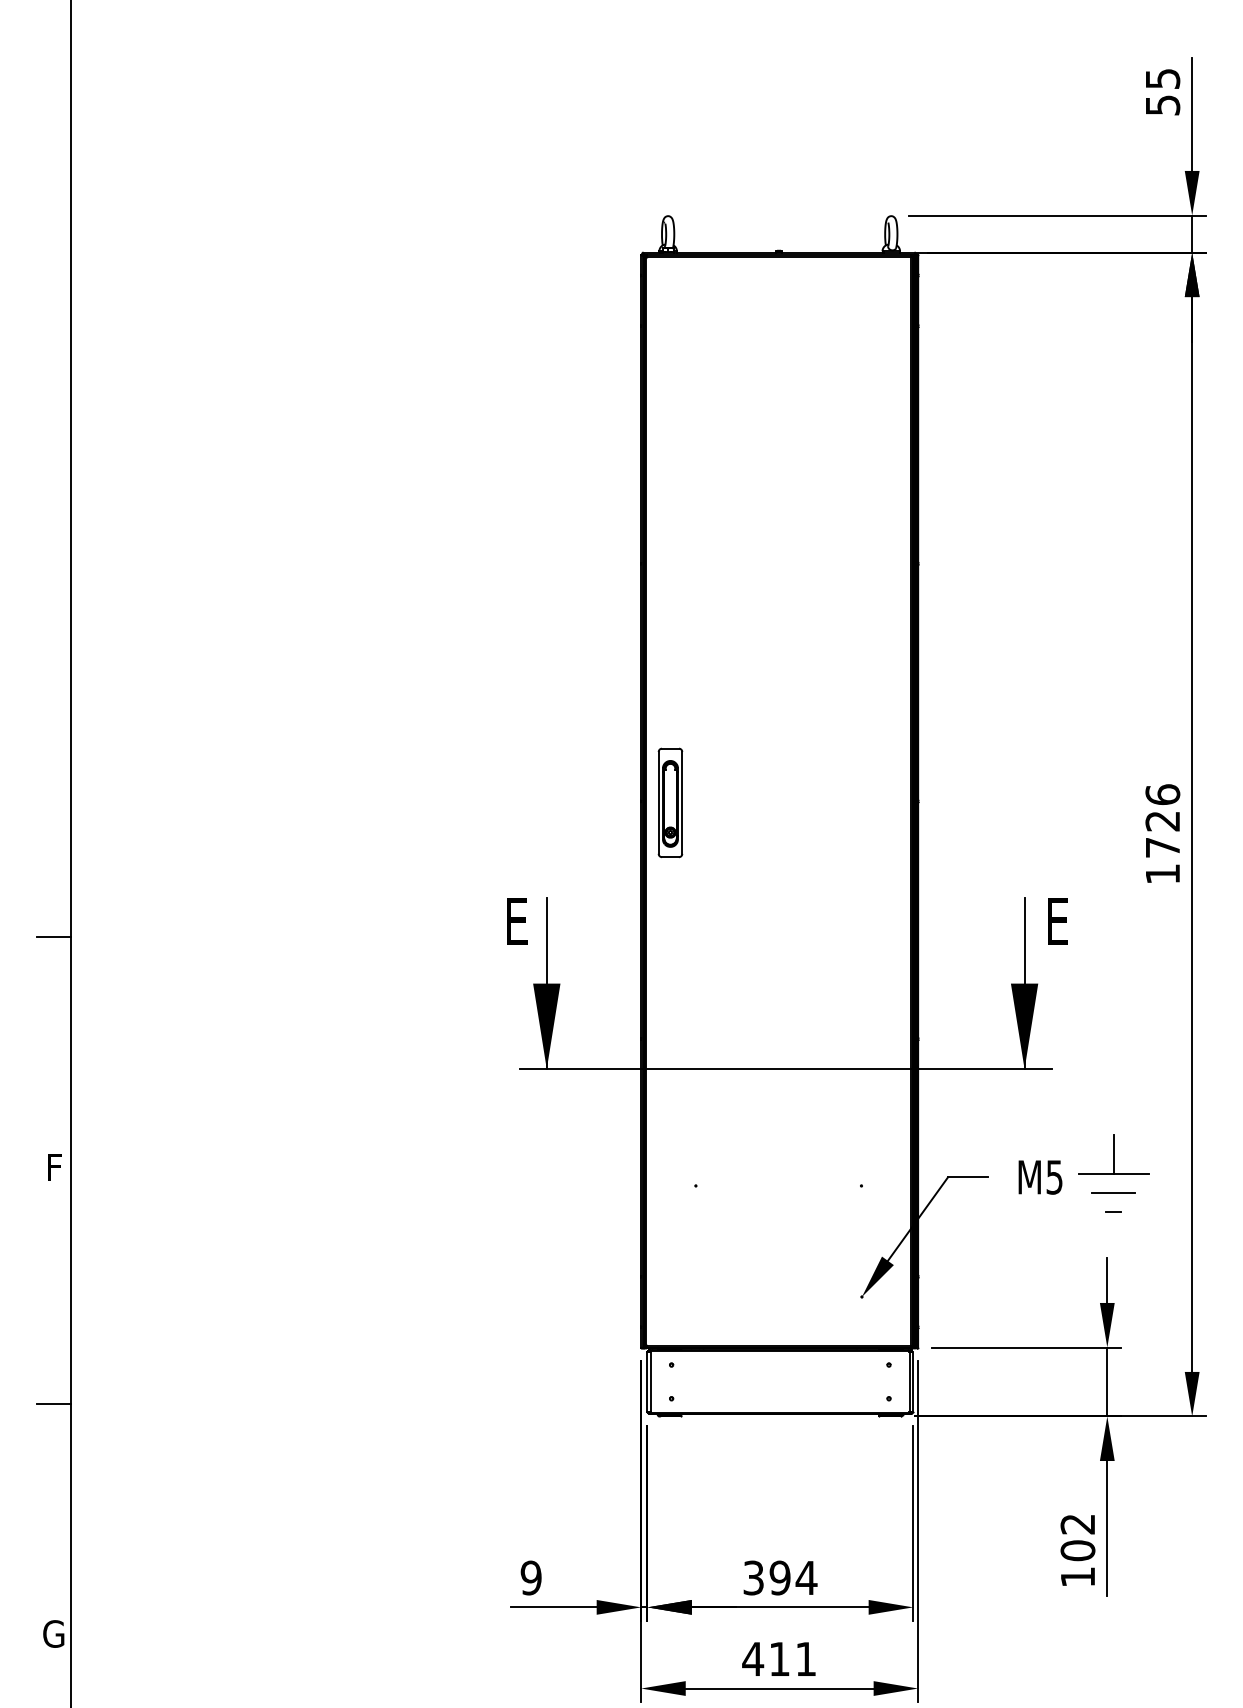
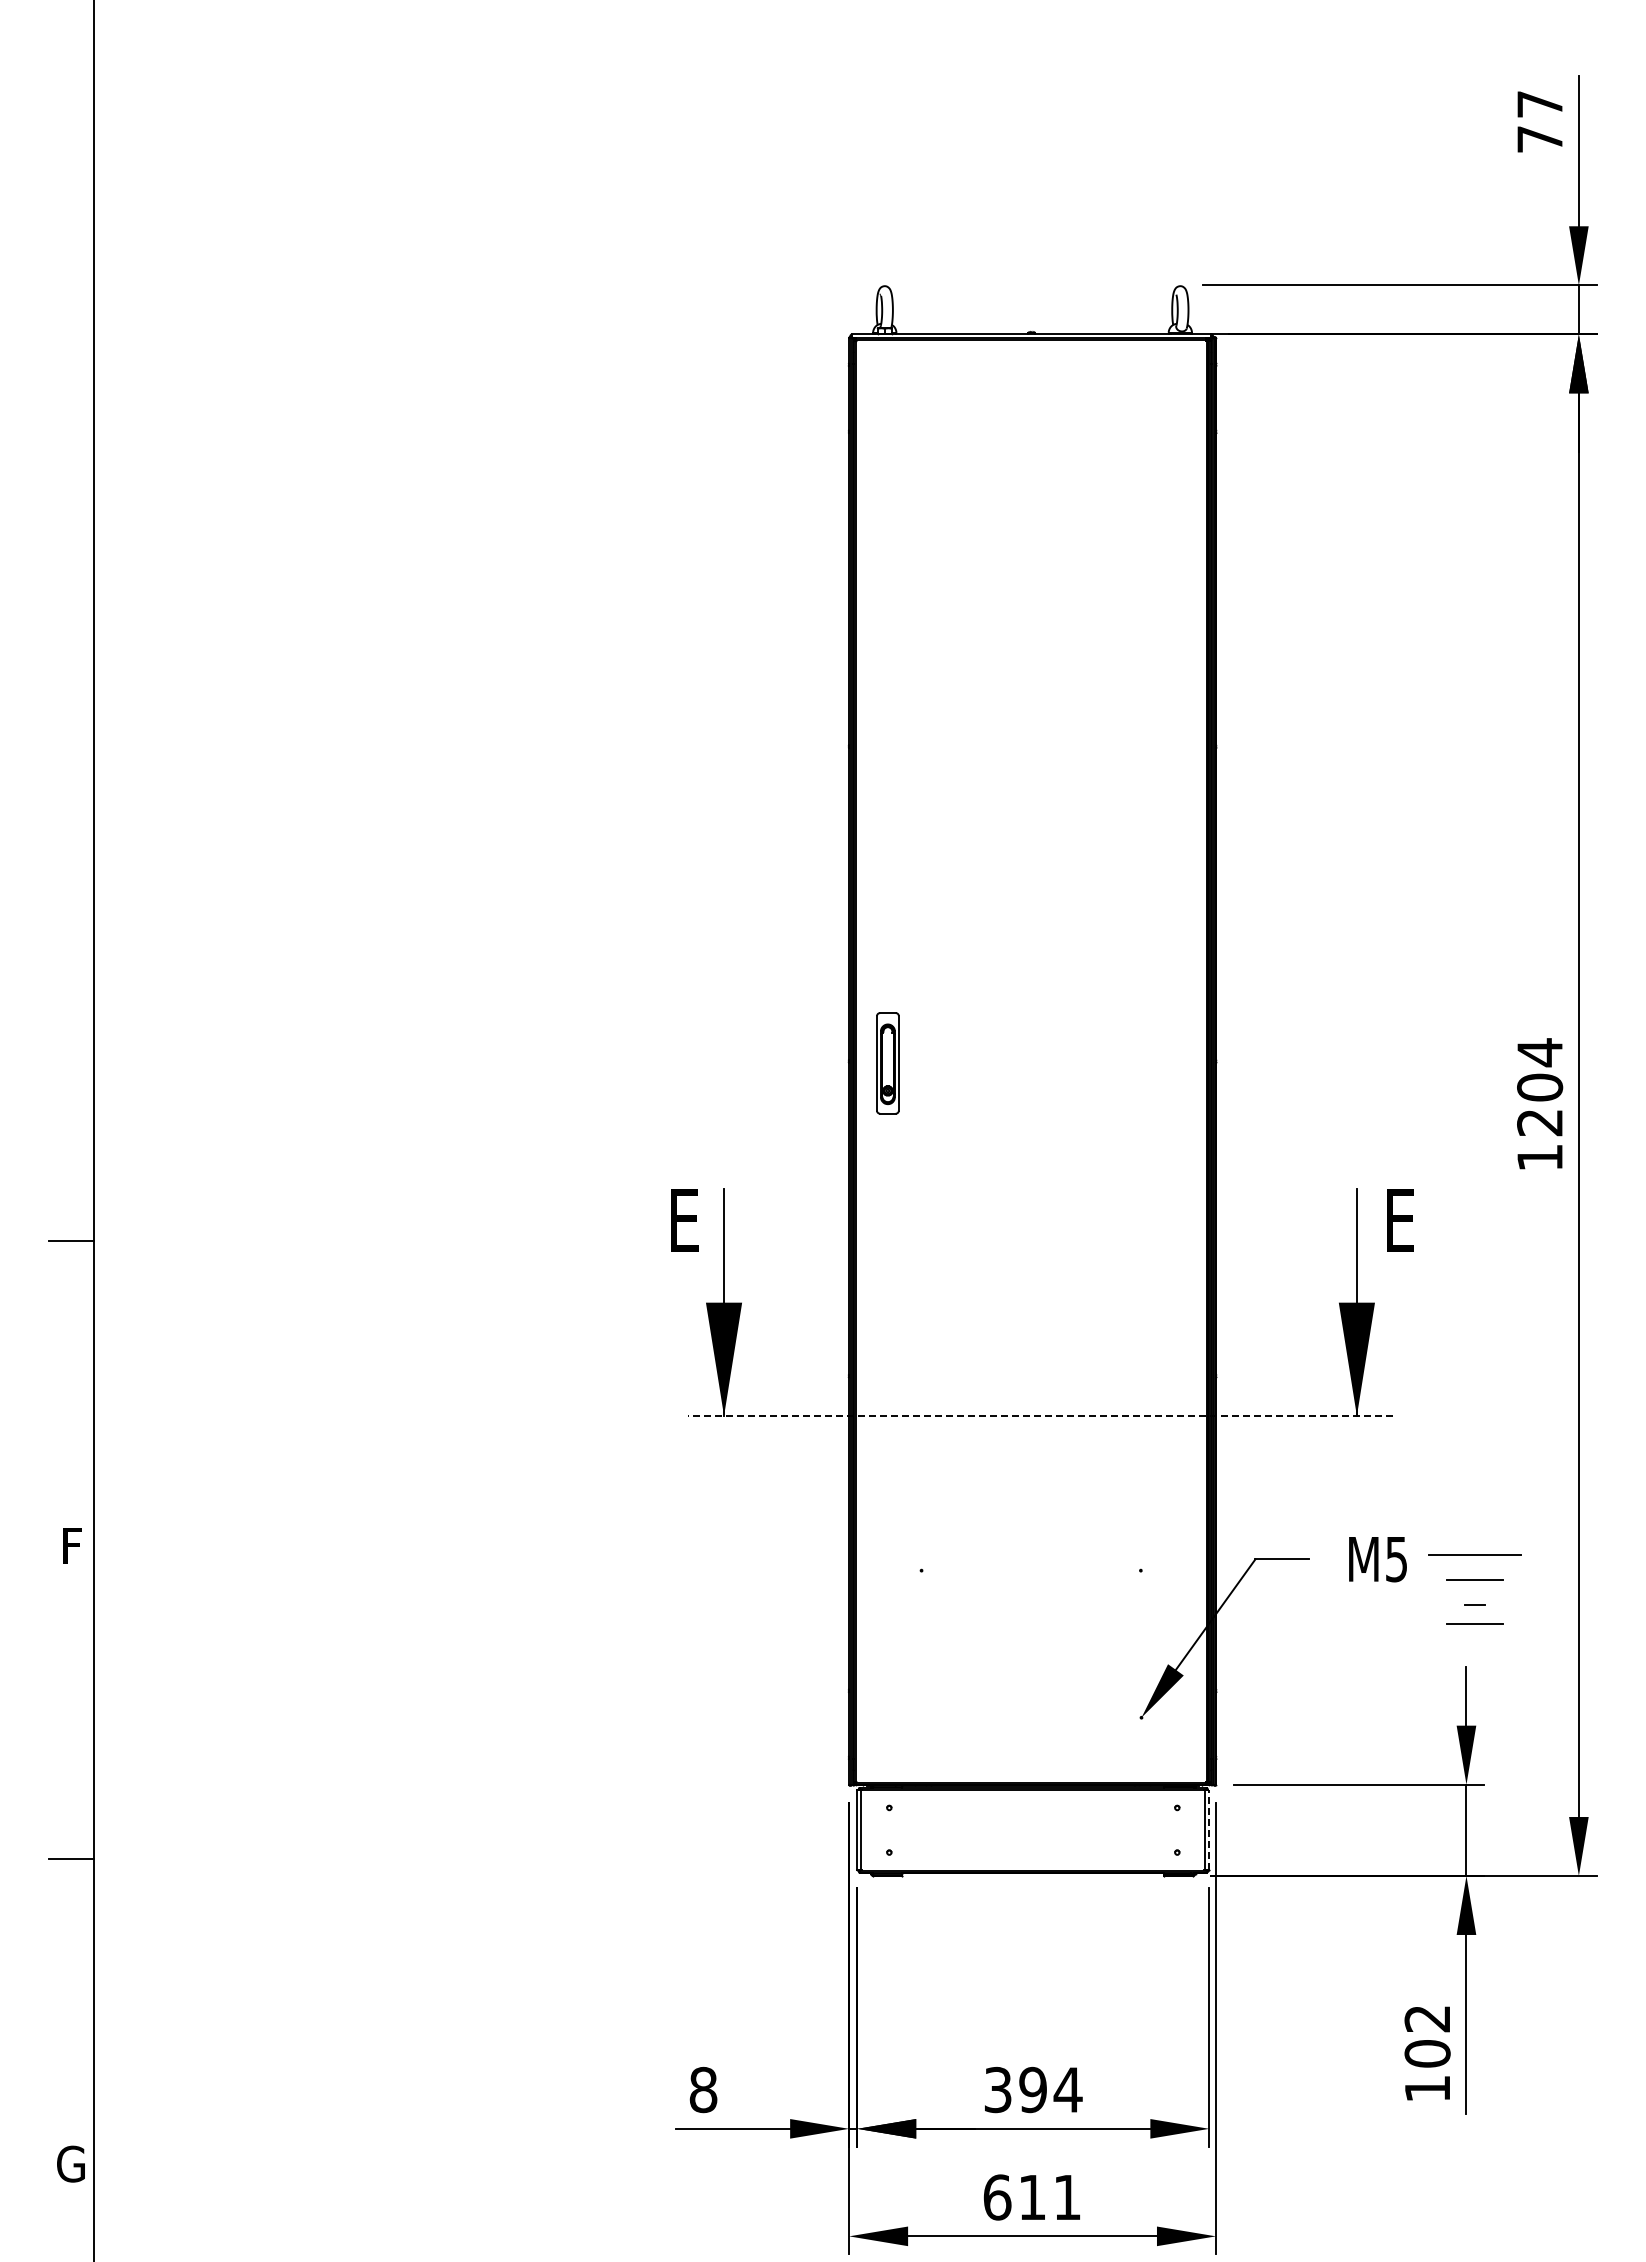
text: (1163, 91) -> (1540, 121), 55 -> 77
part: (670, 803) -> (887, 1063), size x0.7
text: (1163, 821) -> (1540, 1087), 1726 -> 1204
line: (784, 1069) -> (1039, 1416), solid -> dashed
line: (1113, 1154) -> (1474, 1529), removed
line: (1113, 1225) -> (1474, 1623), added
line: (913, 1382) -> (1209, 1830), solid -> dashed
text: (531, 1578) -> (703, 2090), 9 -> 8
text: (752, 1659) -> (996, 2197), 411 -> 611

